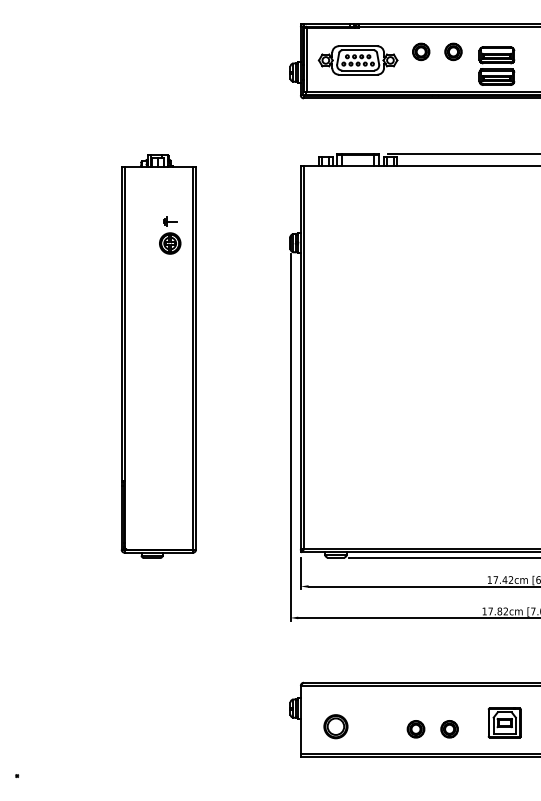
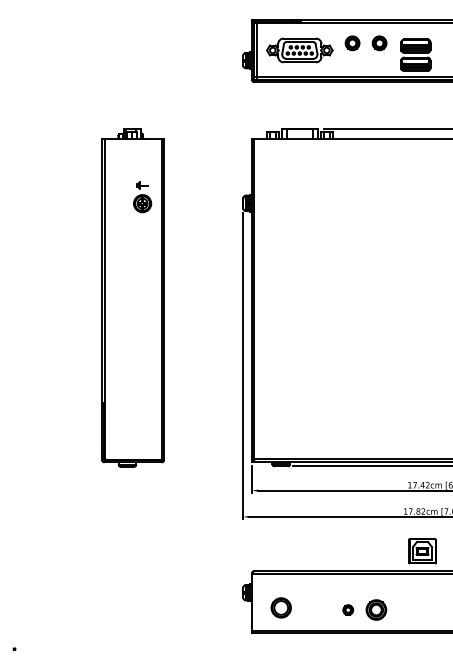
part: (504, 722) -> (422, 550), moved
part: (415, 729) -> (347, 610), size x0.7
part: (449, 729) -> (376, 610), size x1.4

